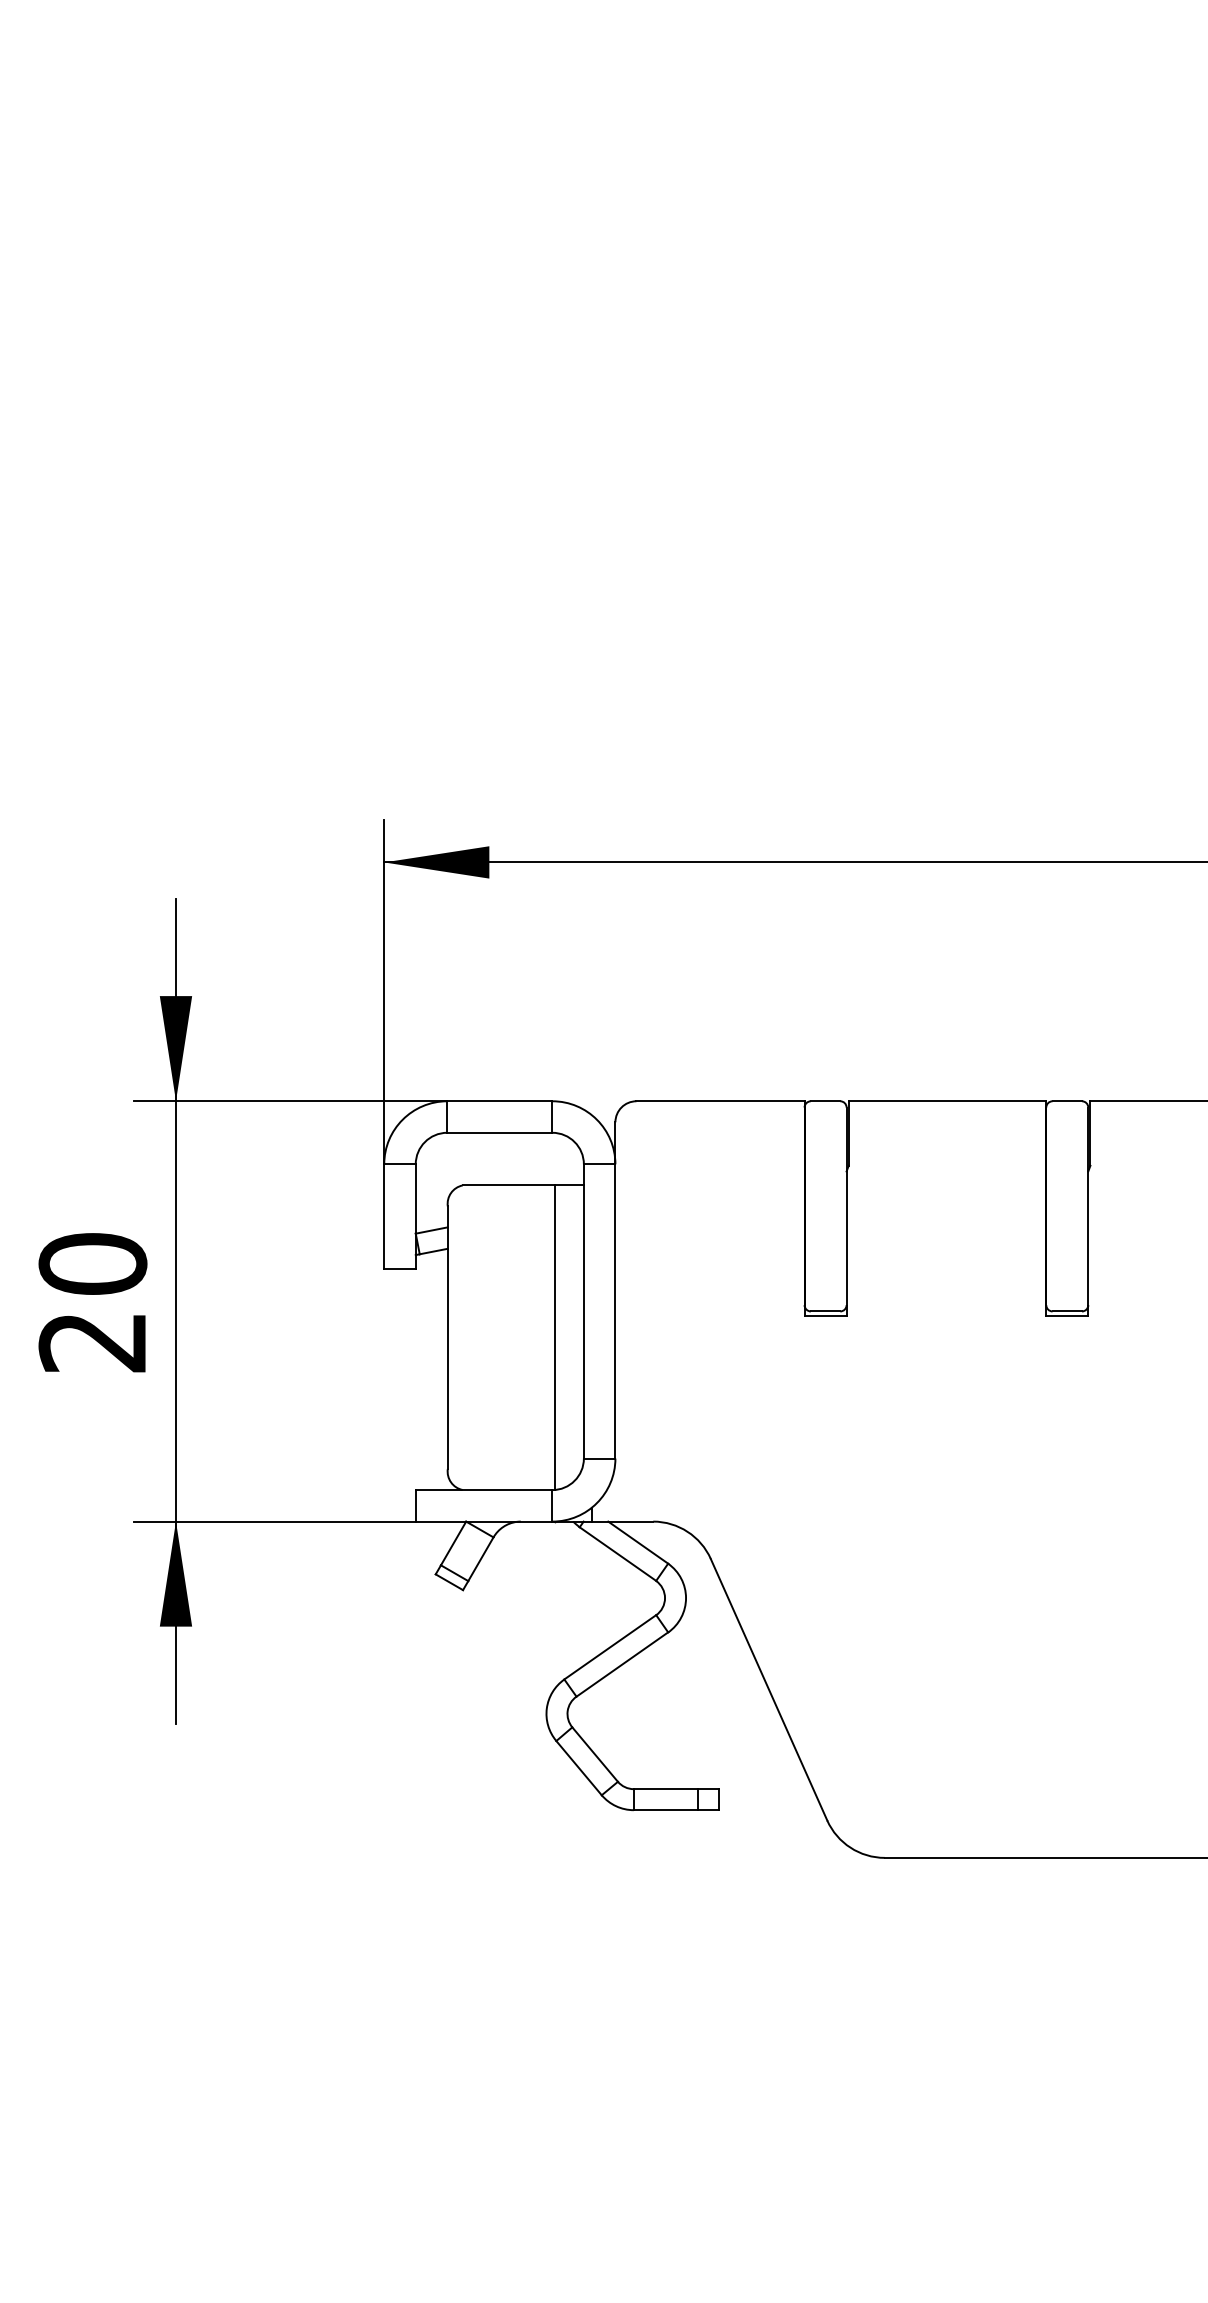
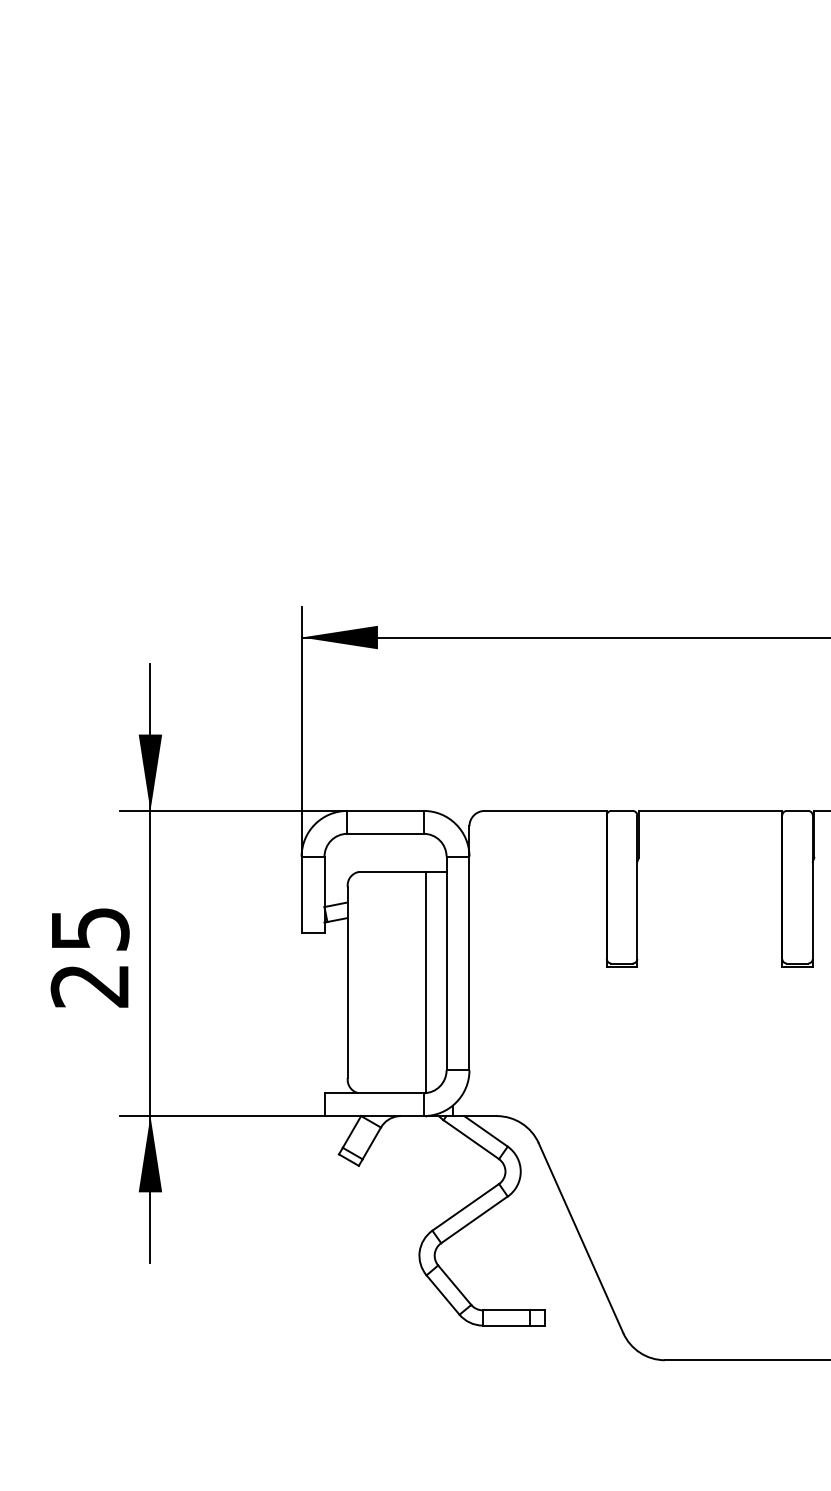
text: (92, 1263) -> (89, 928), 20 -> 25

